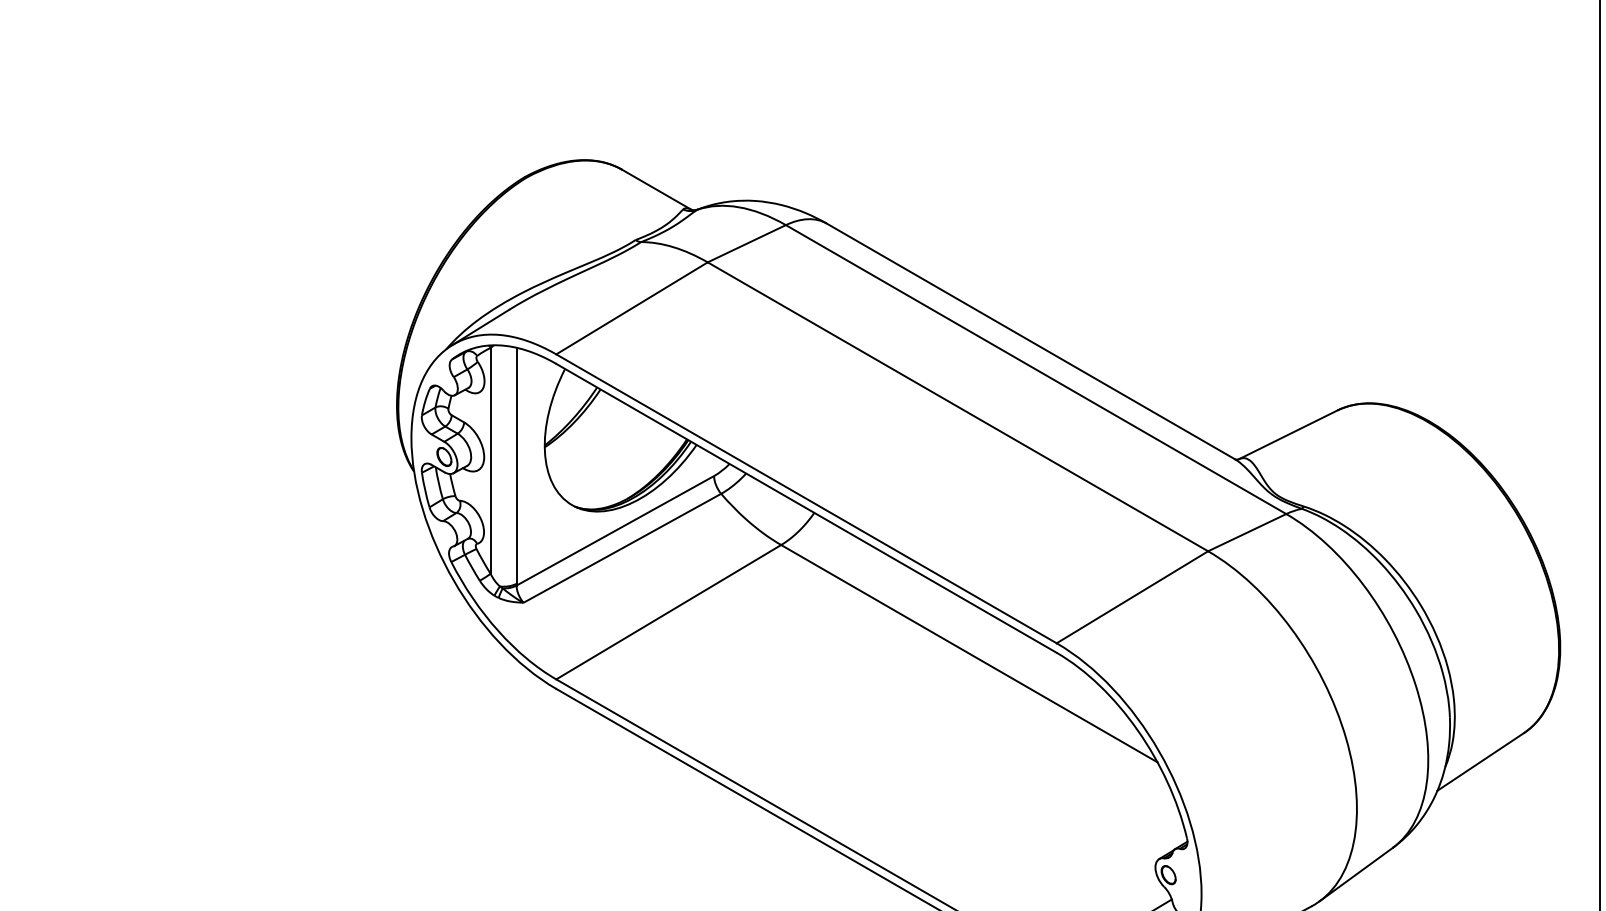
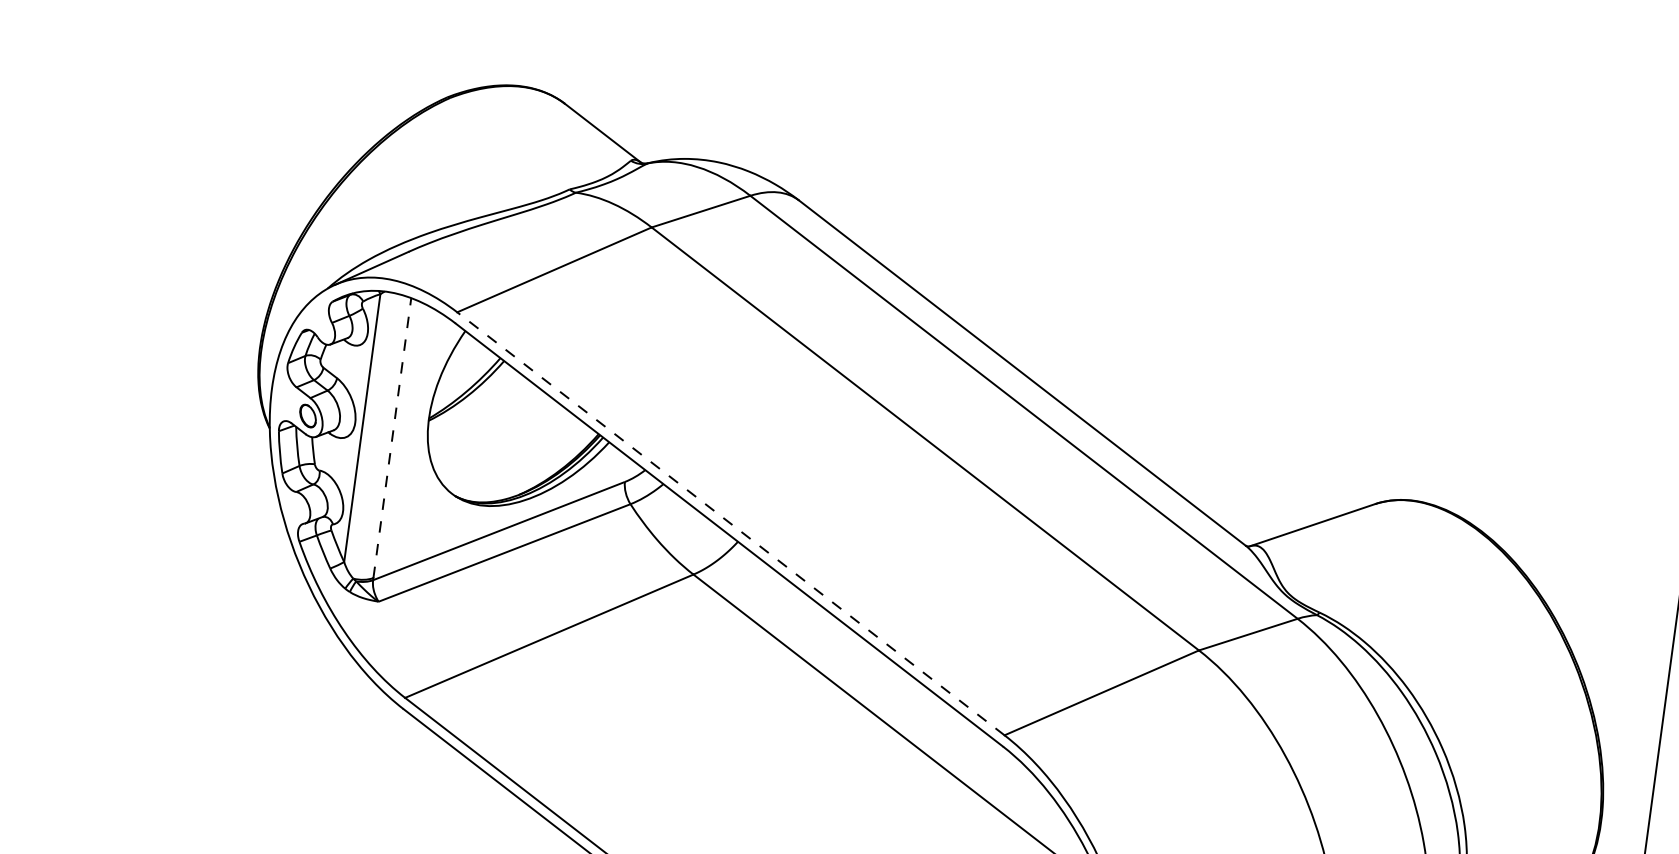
line: (516, 465) -> (392, 437), solid -> dashed
line: (806, 498) -> (730, 523), solid -> dashed

